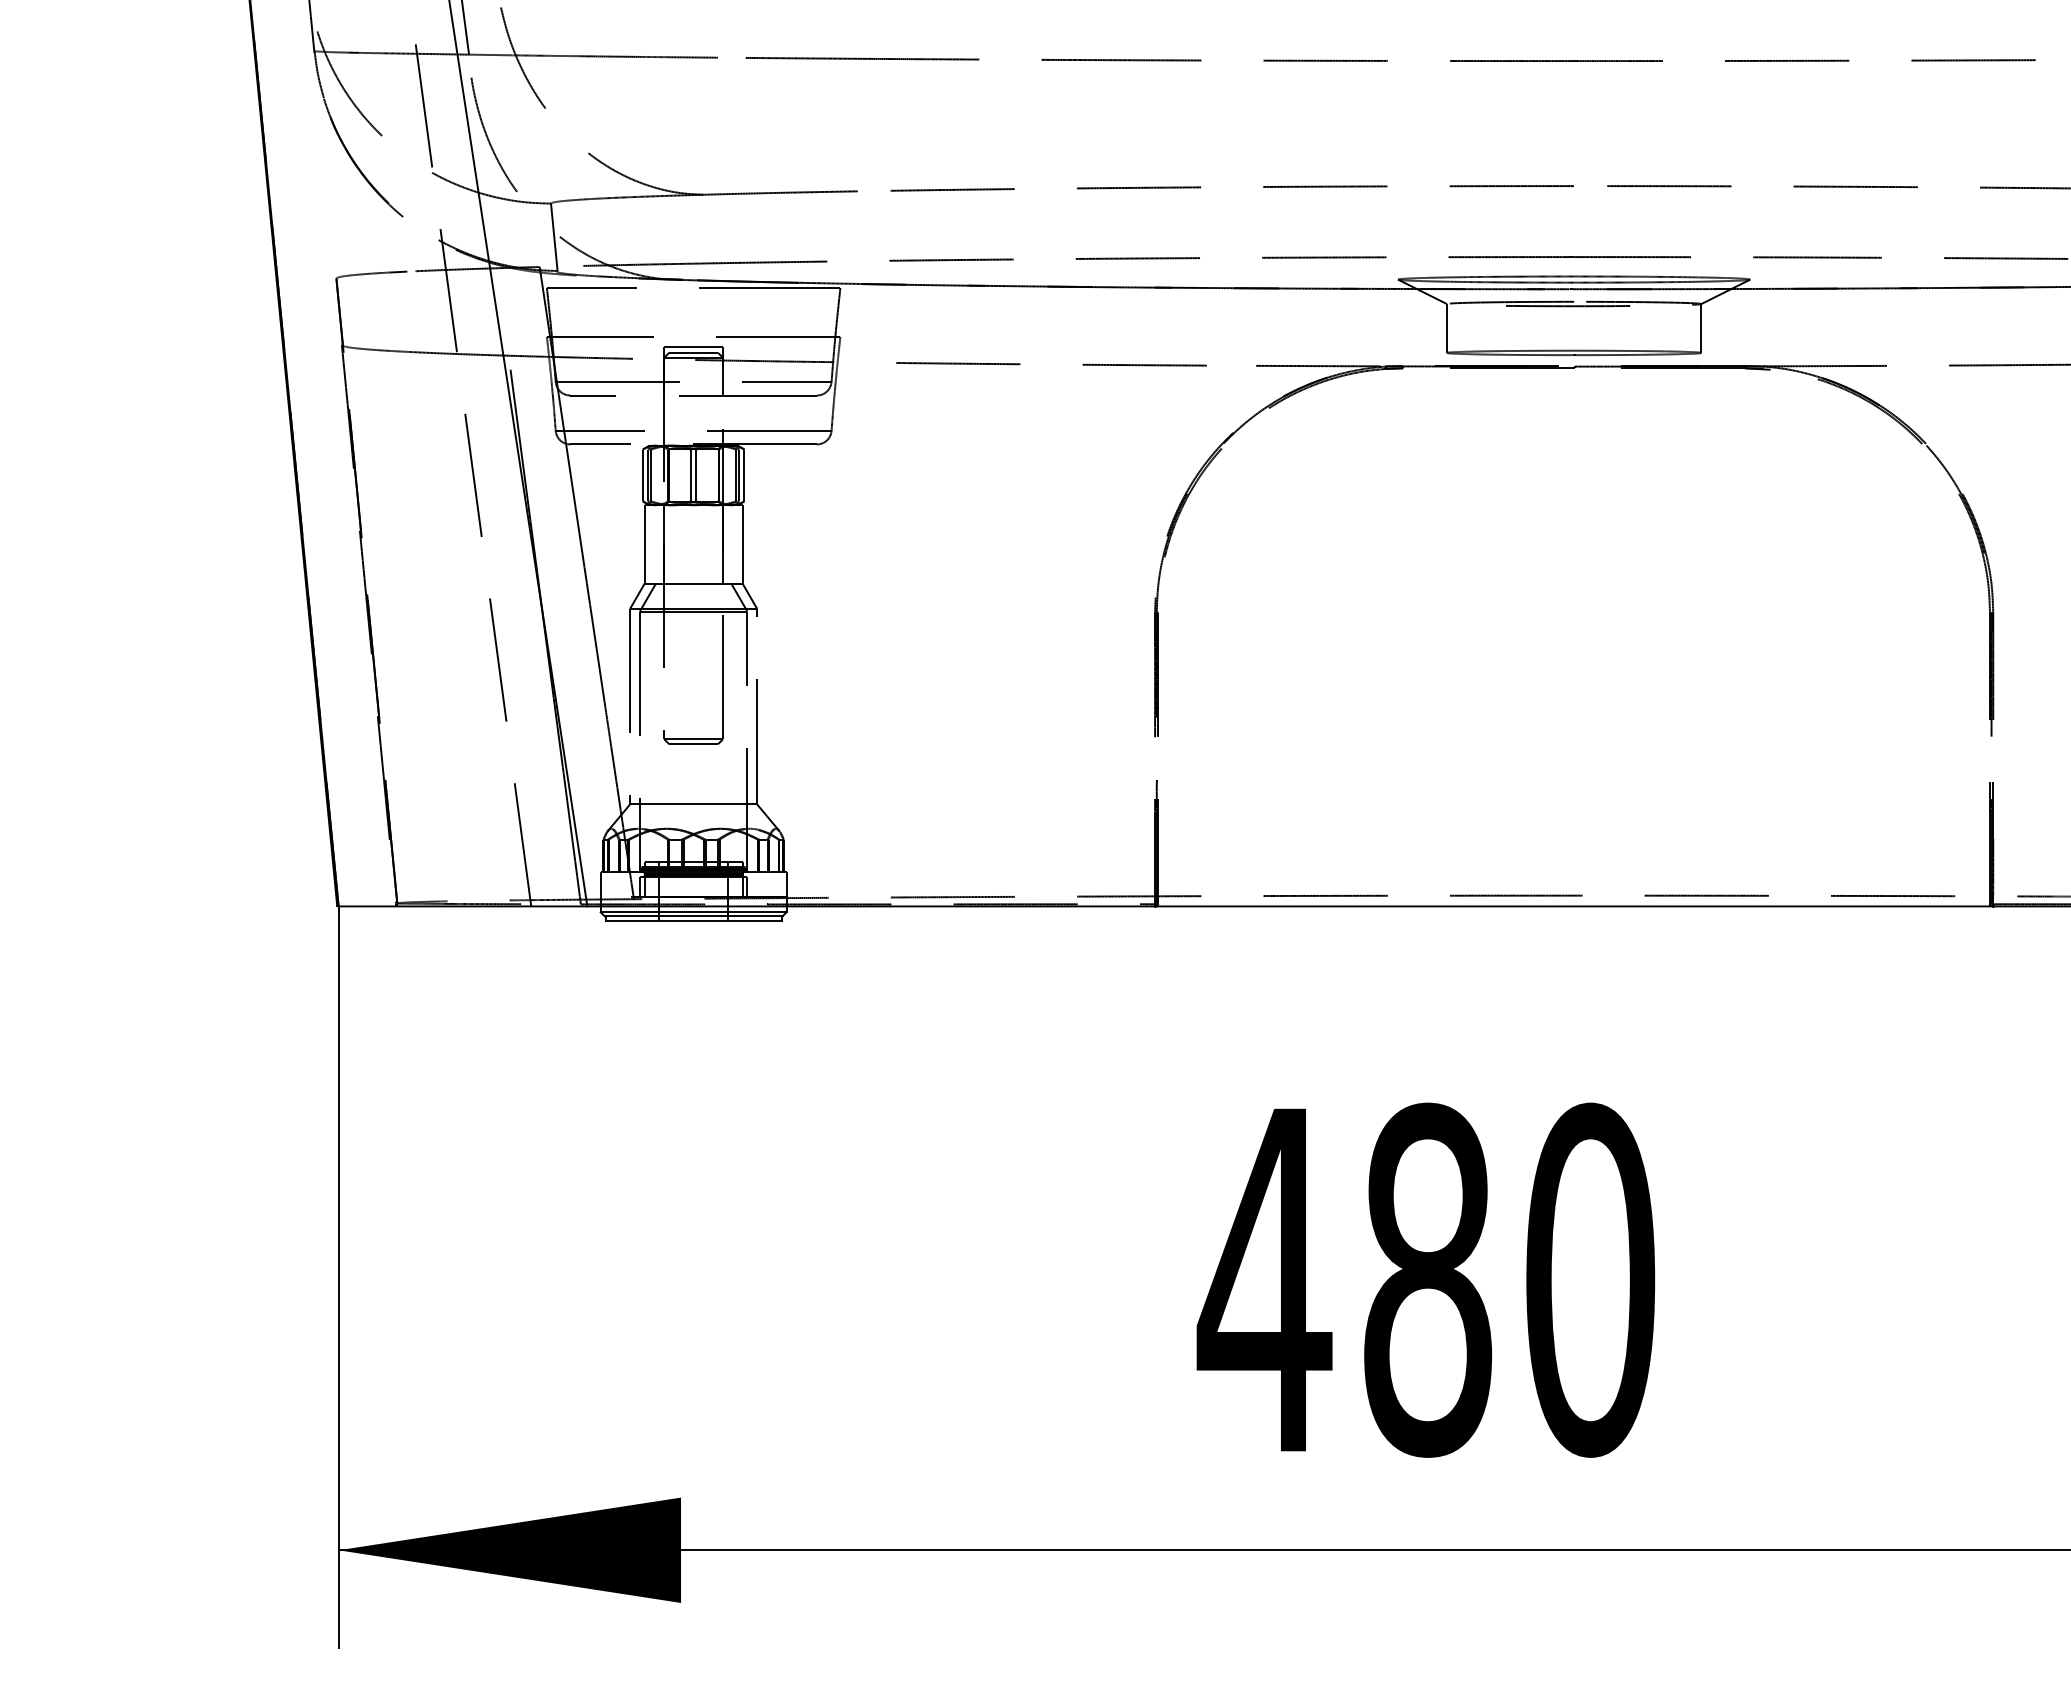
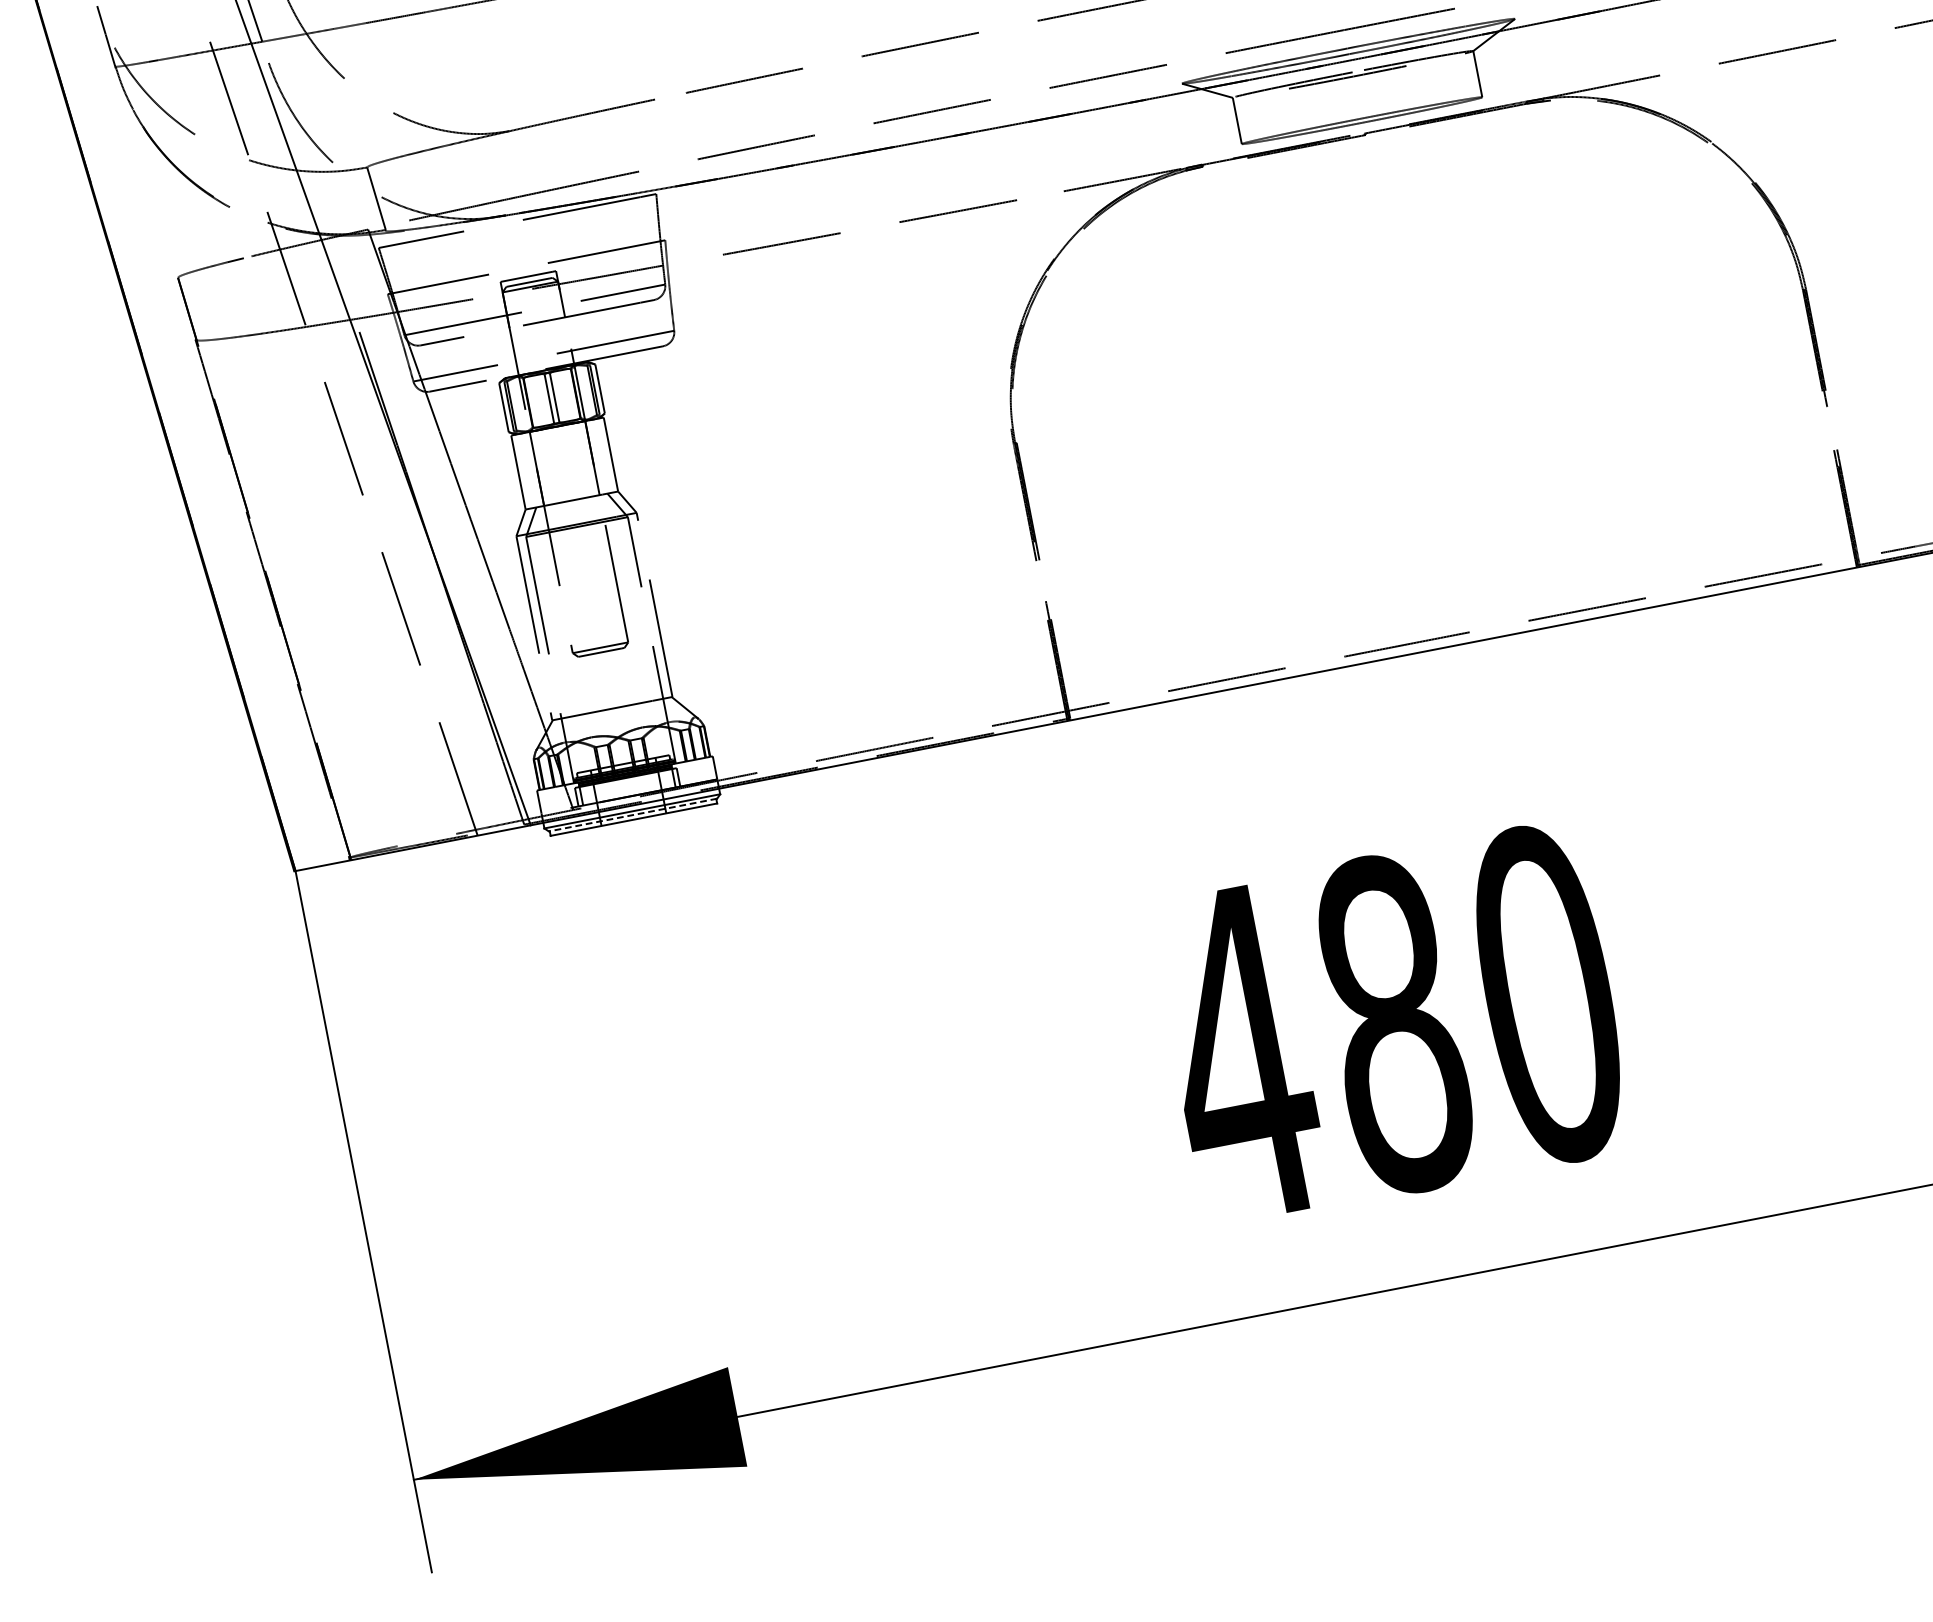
line: (693, 916) -> (632, 815), solid -> dashed

